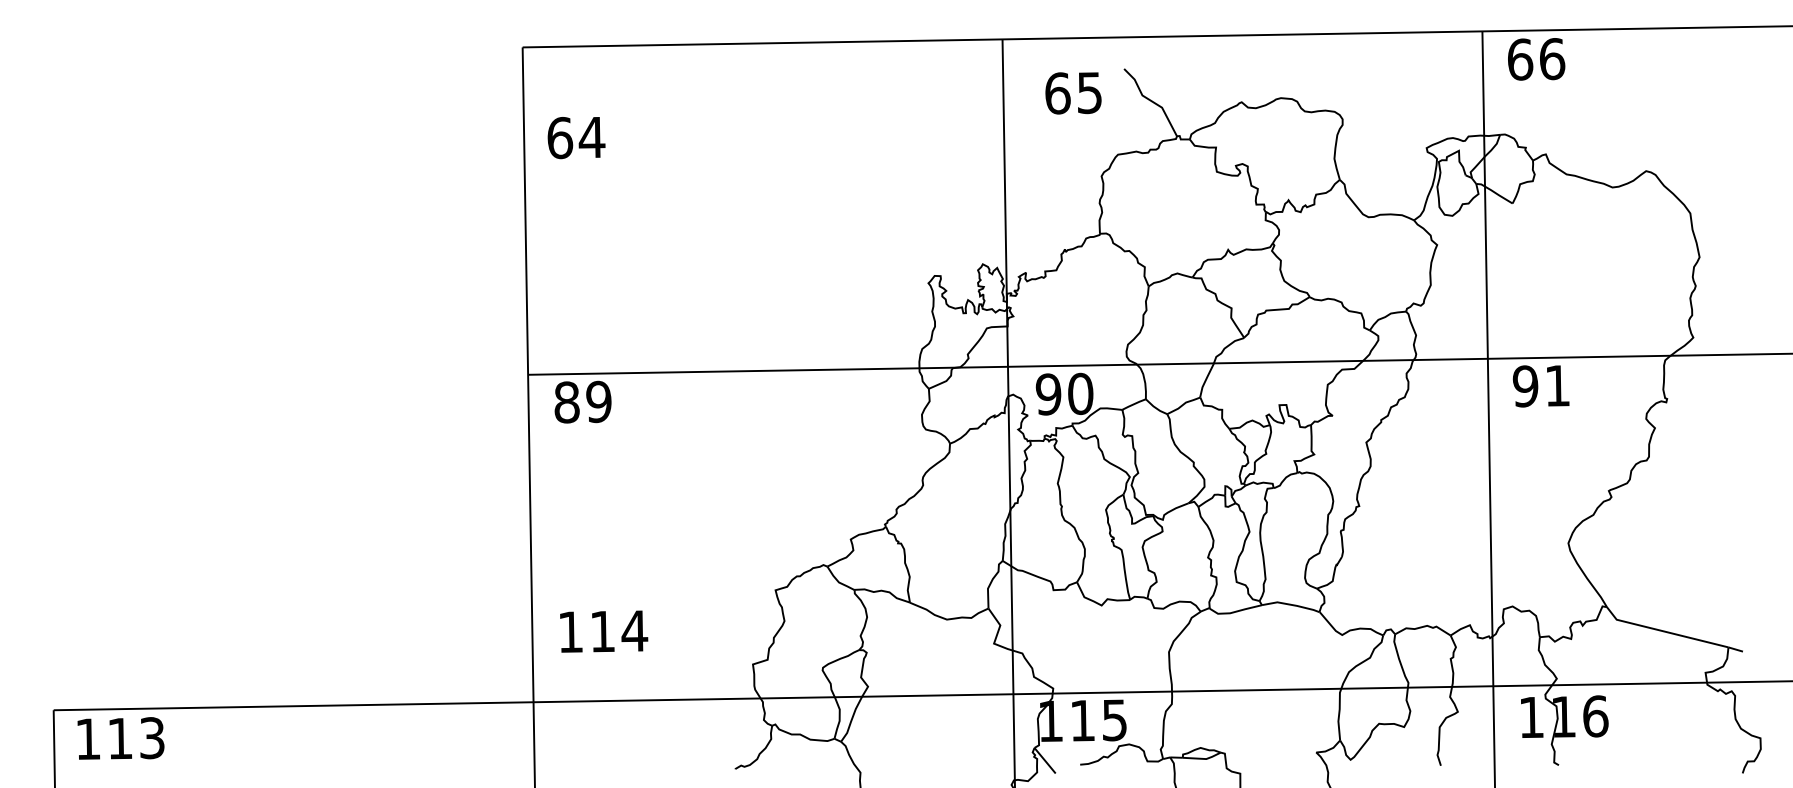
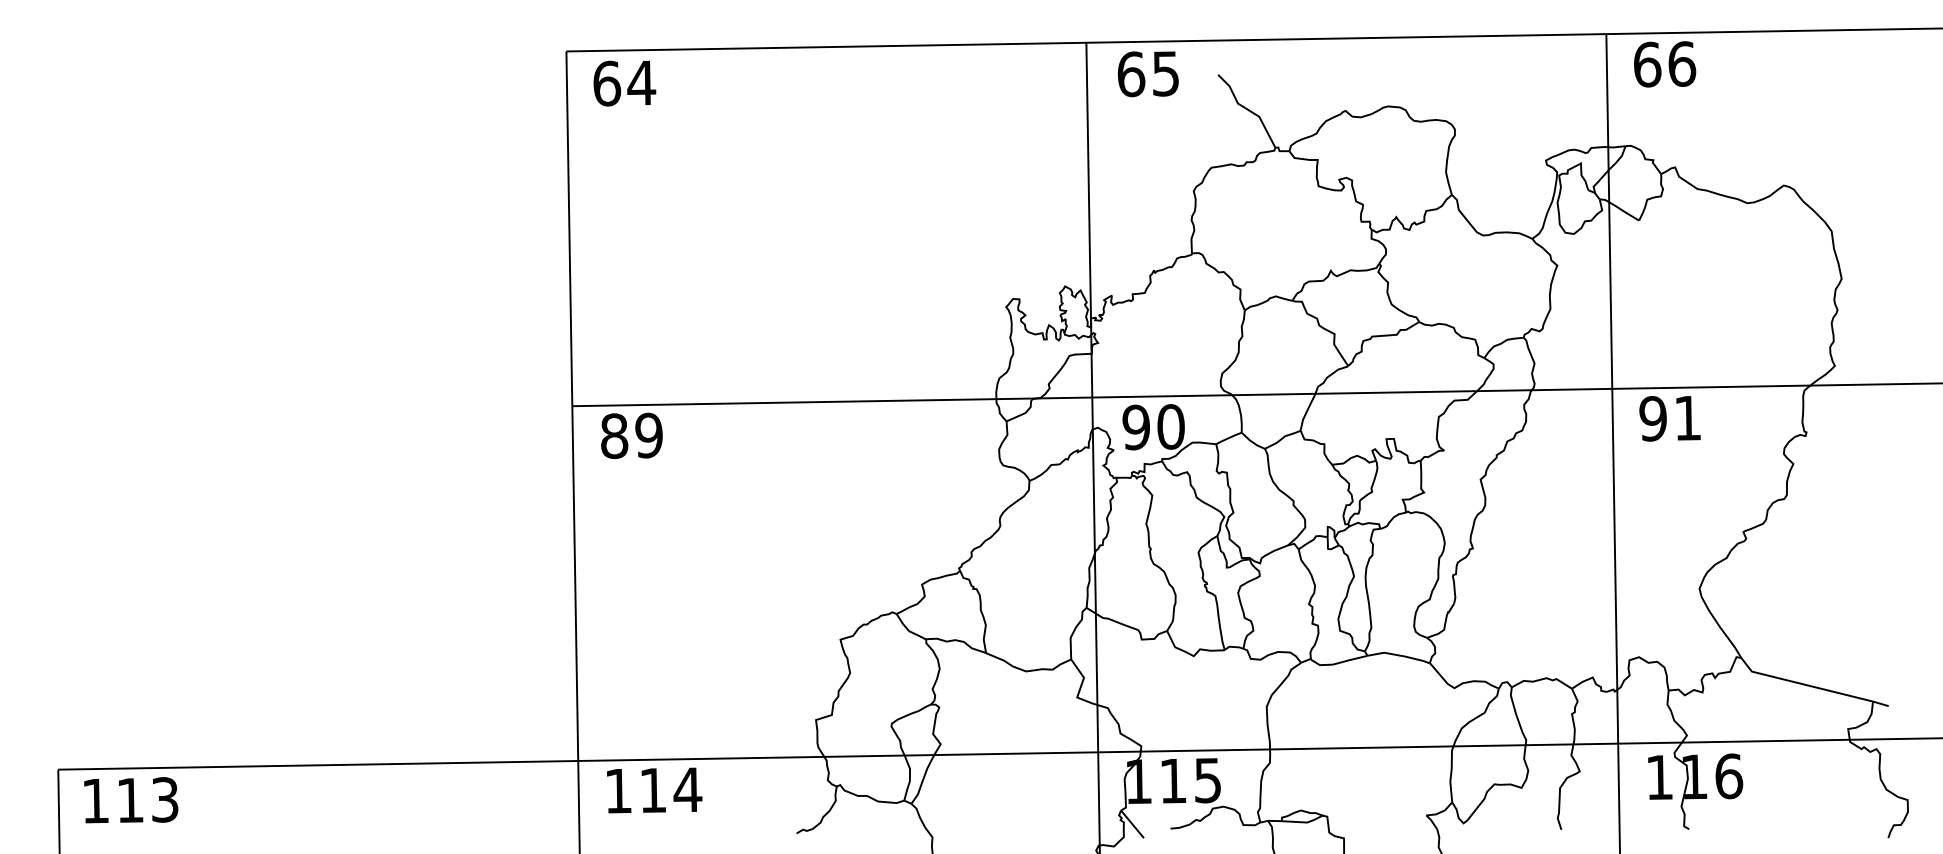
text: (1072, 93) -> (1147, 74), moved
text: (576, 137) -> (624, 83), moved
text: (603, 631) -> (654, 790), moved

